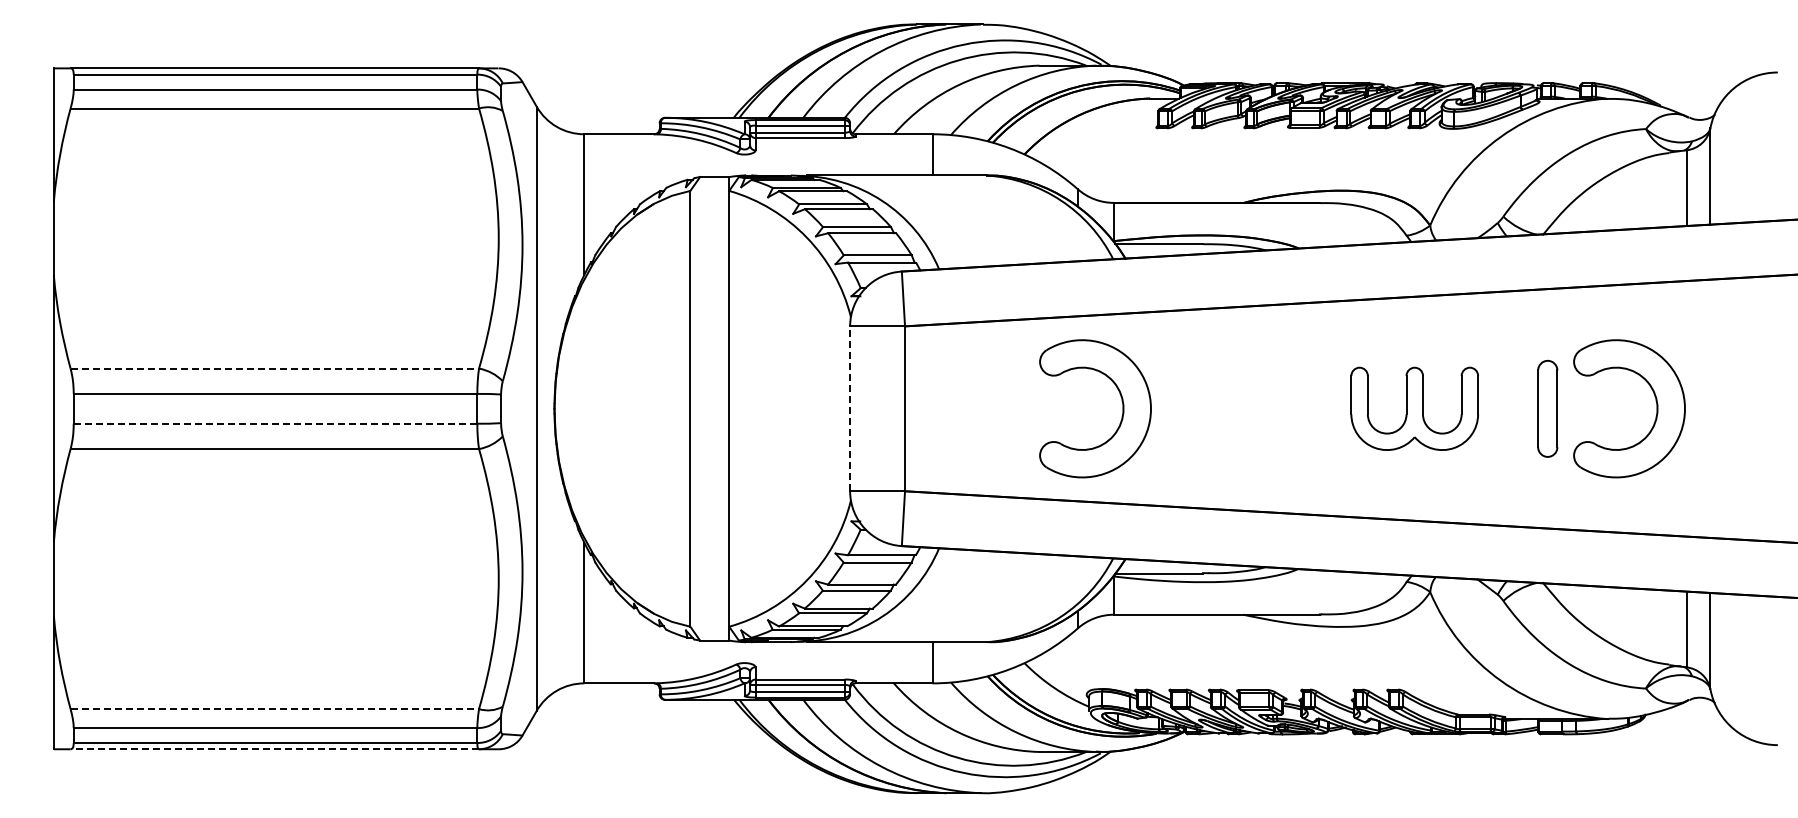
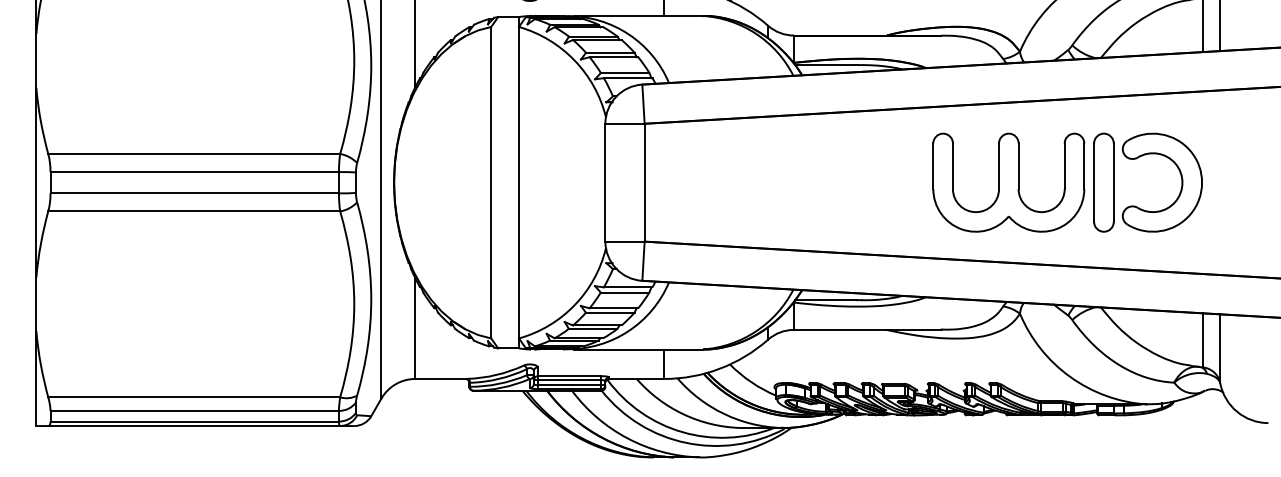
line: (275, 368) -> (194, 153), dashed -> solid
part: (1121, 401) -> (799, 177), removed
line: (850, 408) -> (605, 182), dashed -> solid
part: (1414, 408) -> (1008, 182), size x1.67
part: (1547, 408) -> (1103, 182), size x1.43
line: (275, 423) -> (194, 193), dashed -> solid
line: (275, 709) -> (194, 397), dashed -> solid
line: (274, 749) -> (193, 426), dashed -> solid

